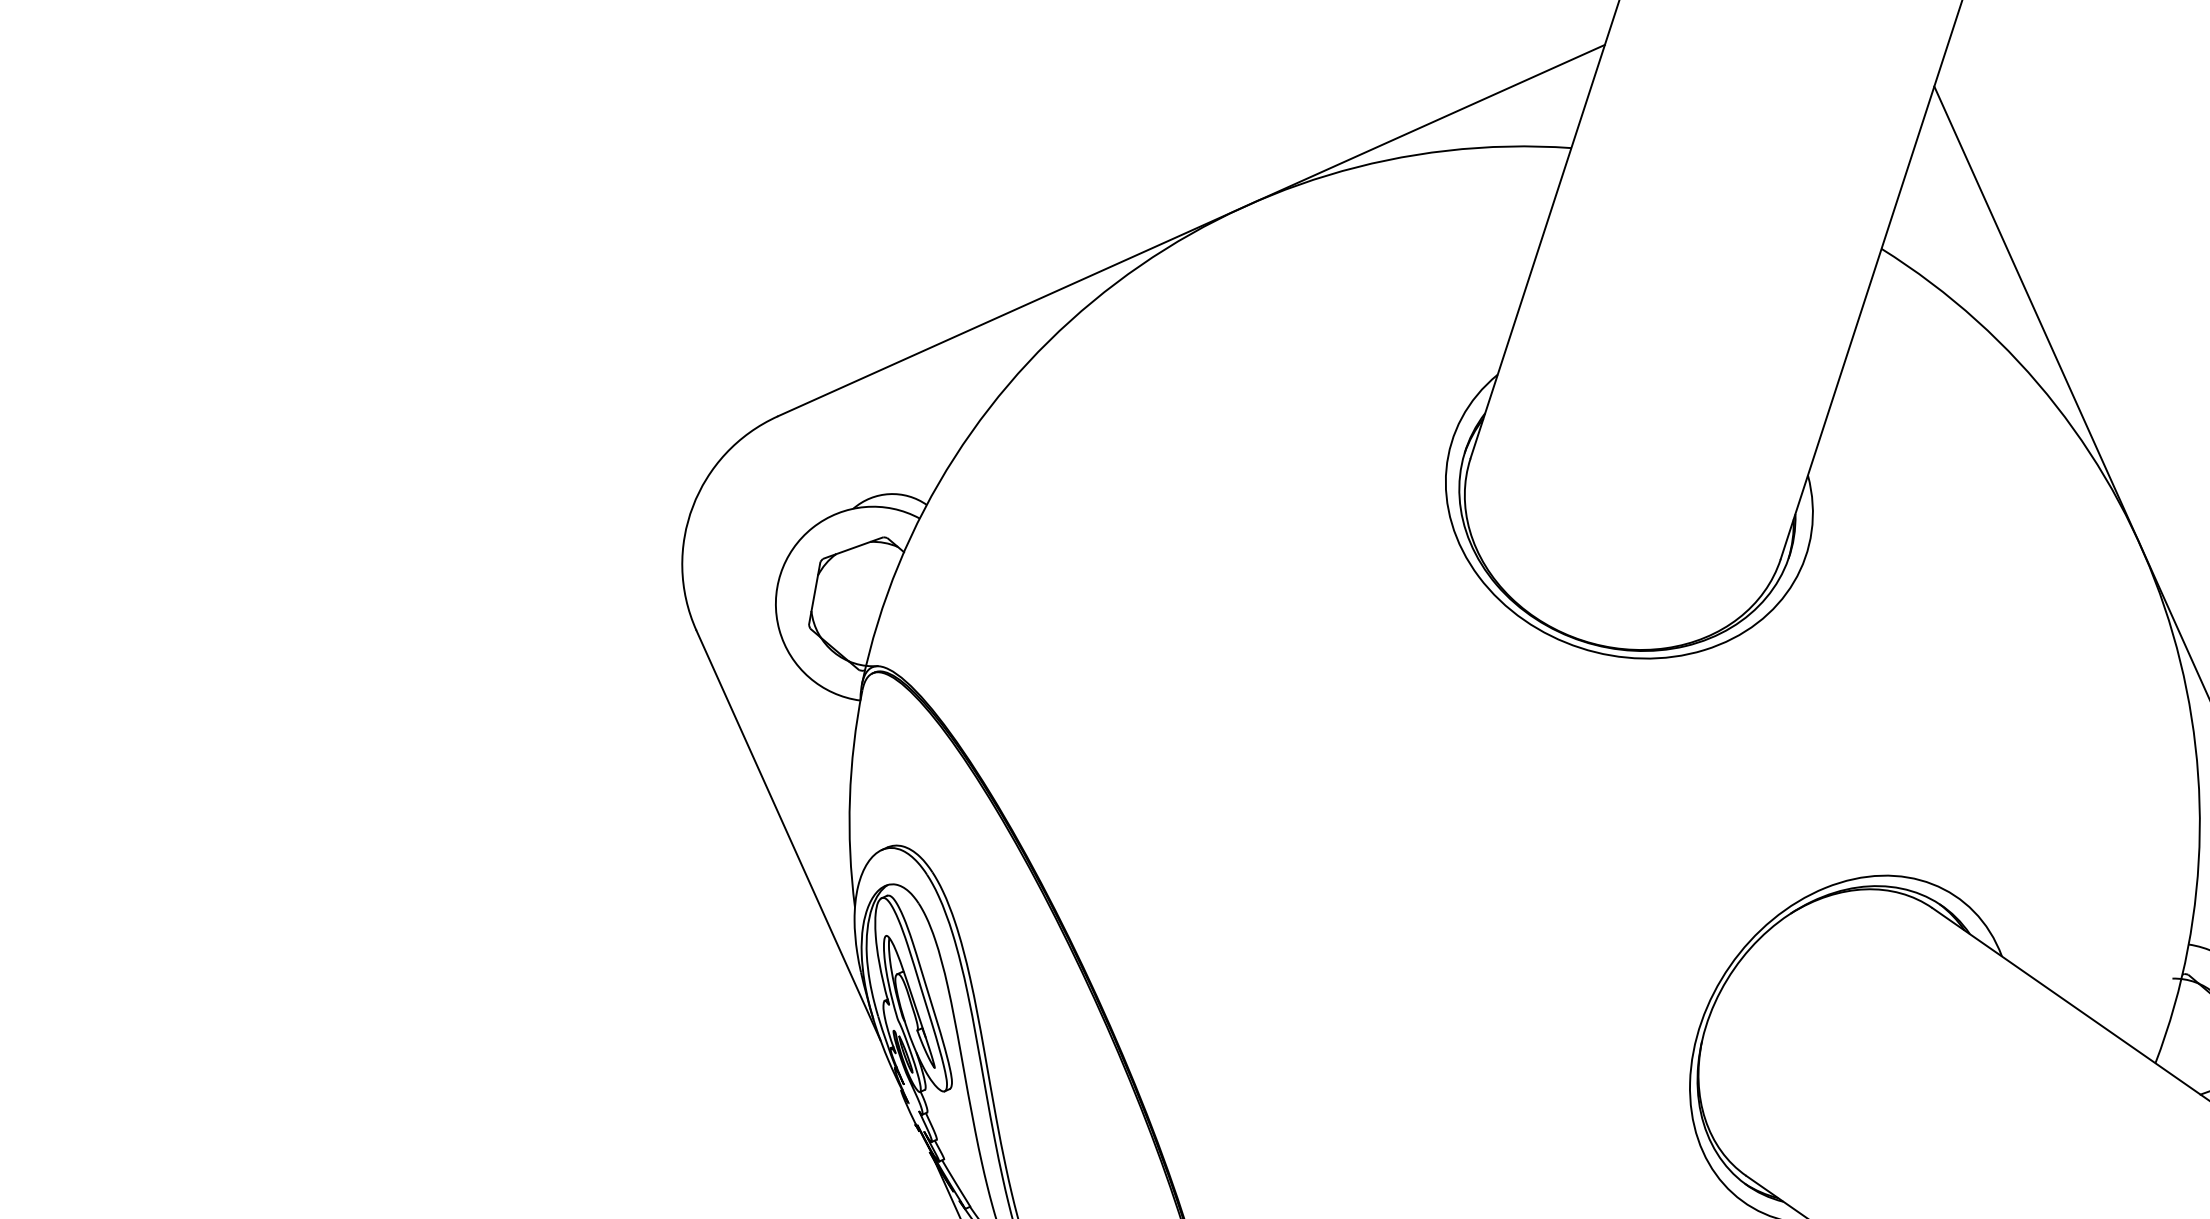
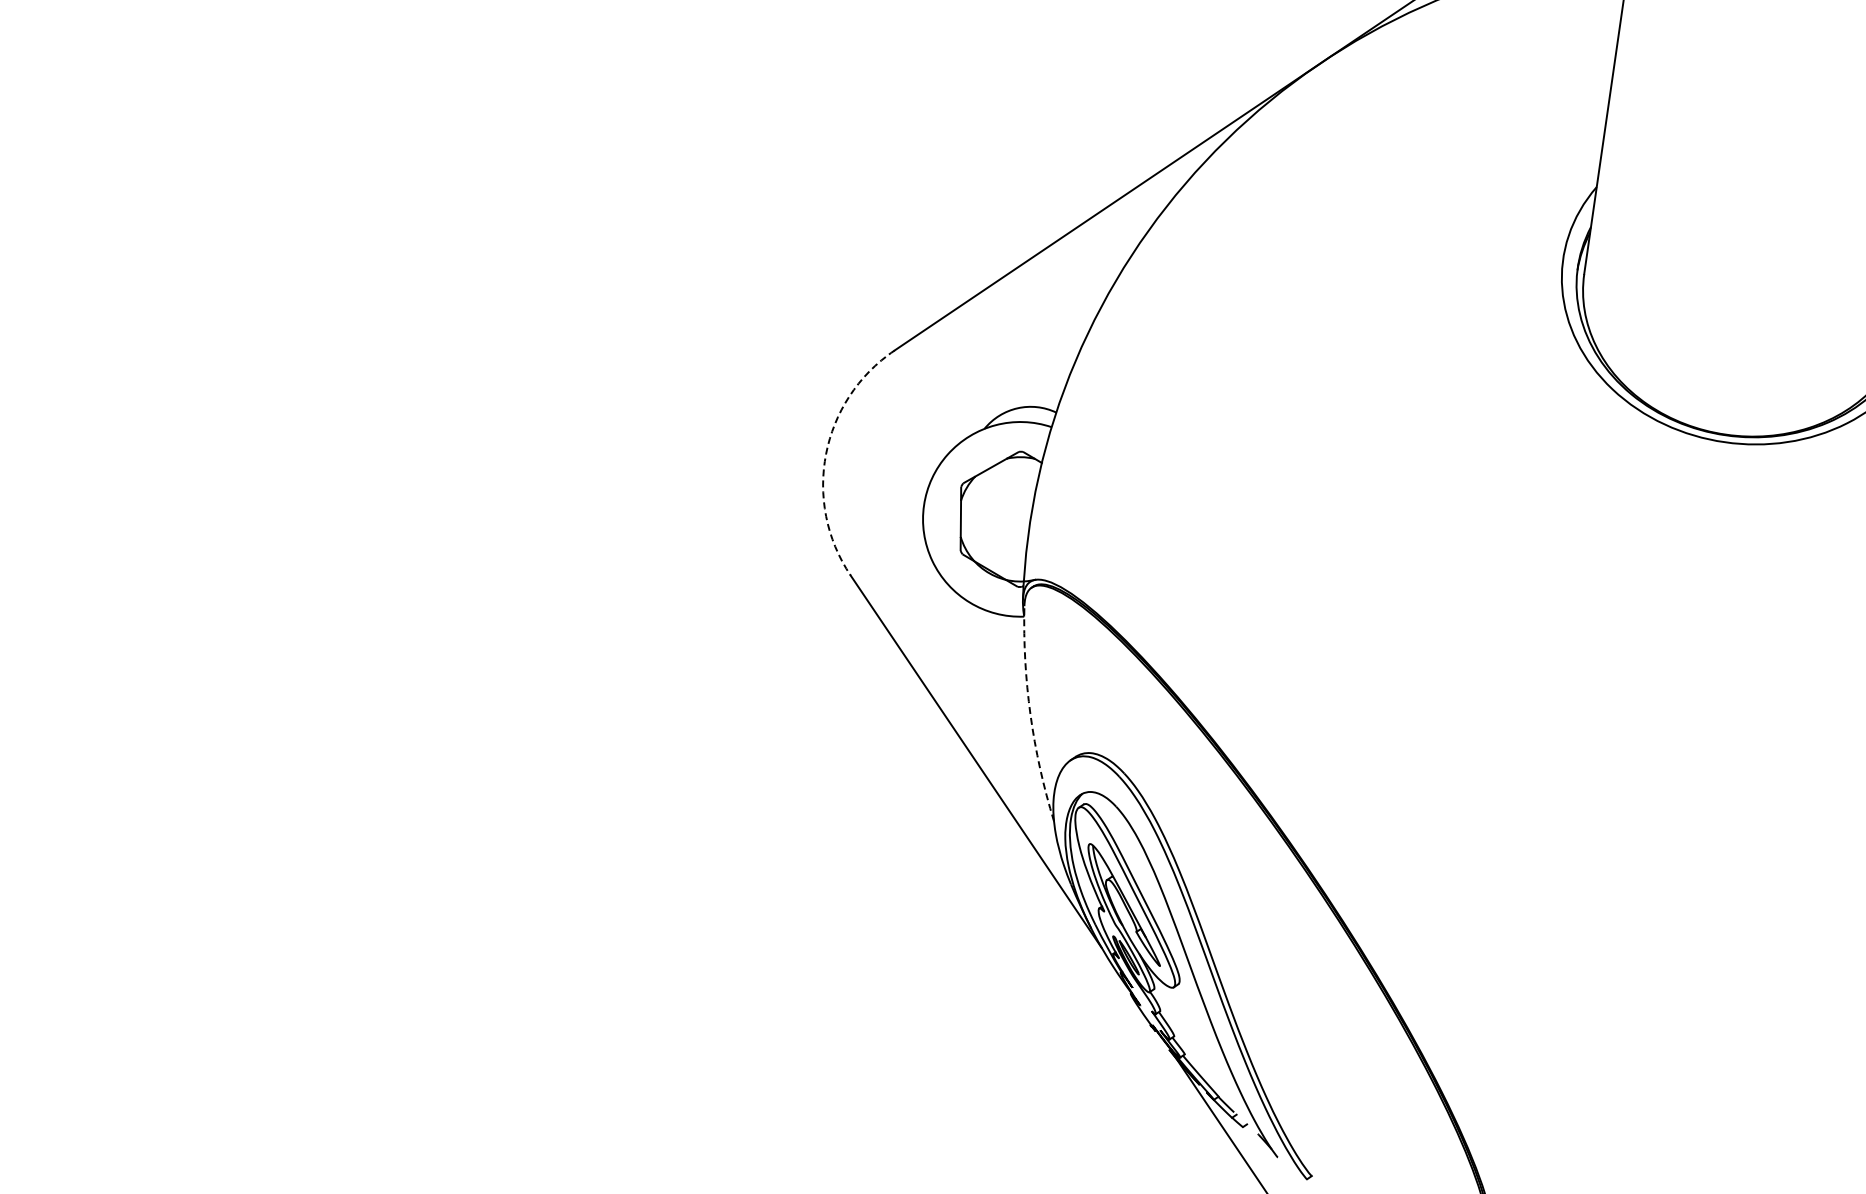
arc: (692, 506) -> (825, 453), solid -> dashed
arc: (849, 798) -> (1030, 715), solid -> dashed

